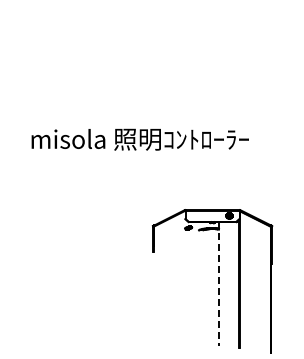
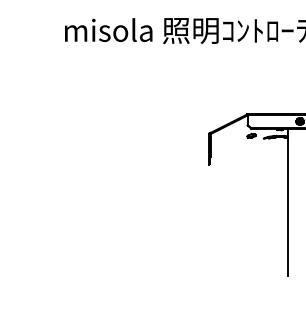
line: (219, 283) -> (288, 201), dashed -> solid

